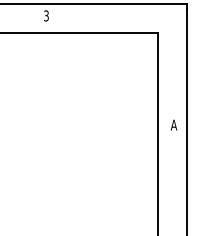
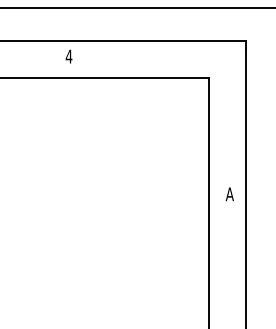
text: (45, 15) -> (68, 56), 3 -> 4

